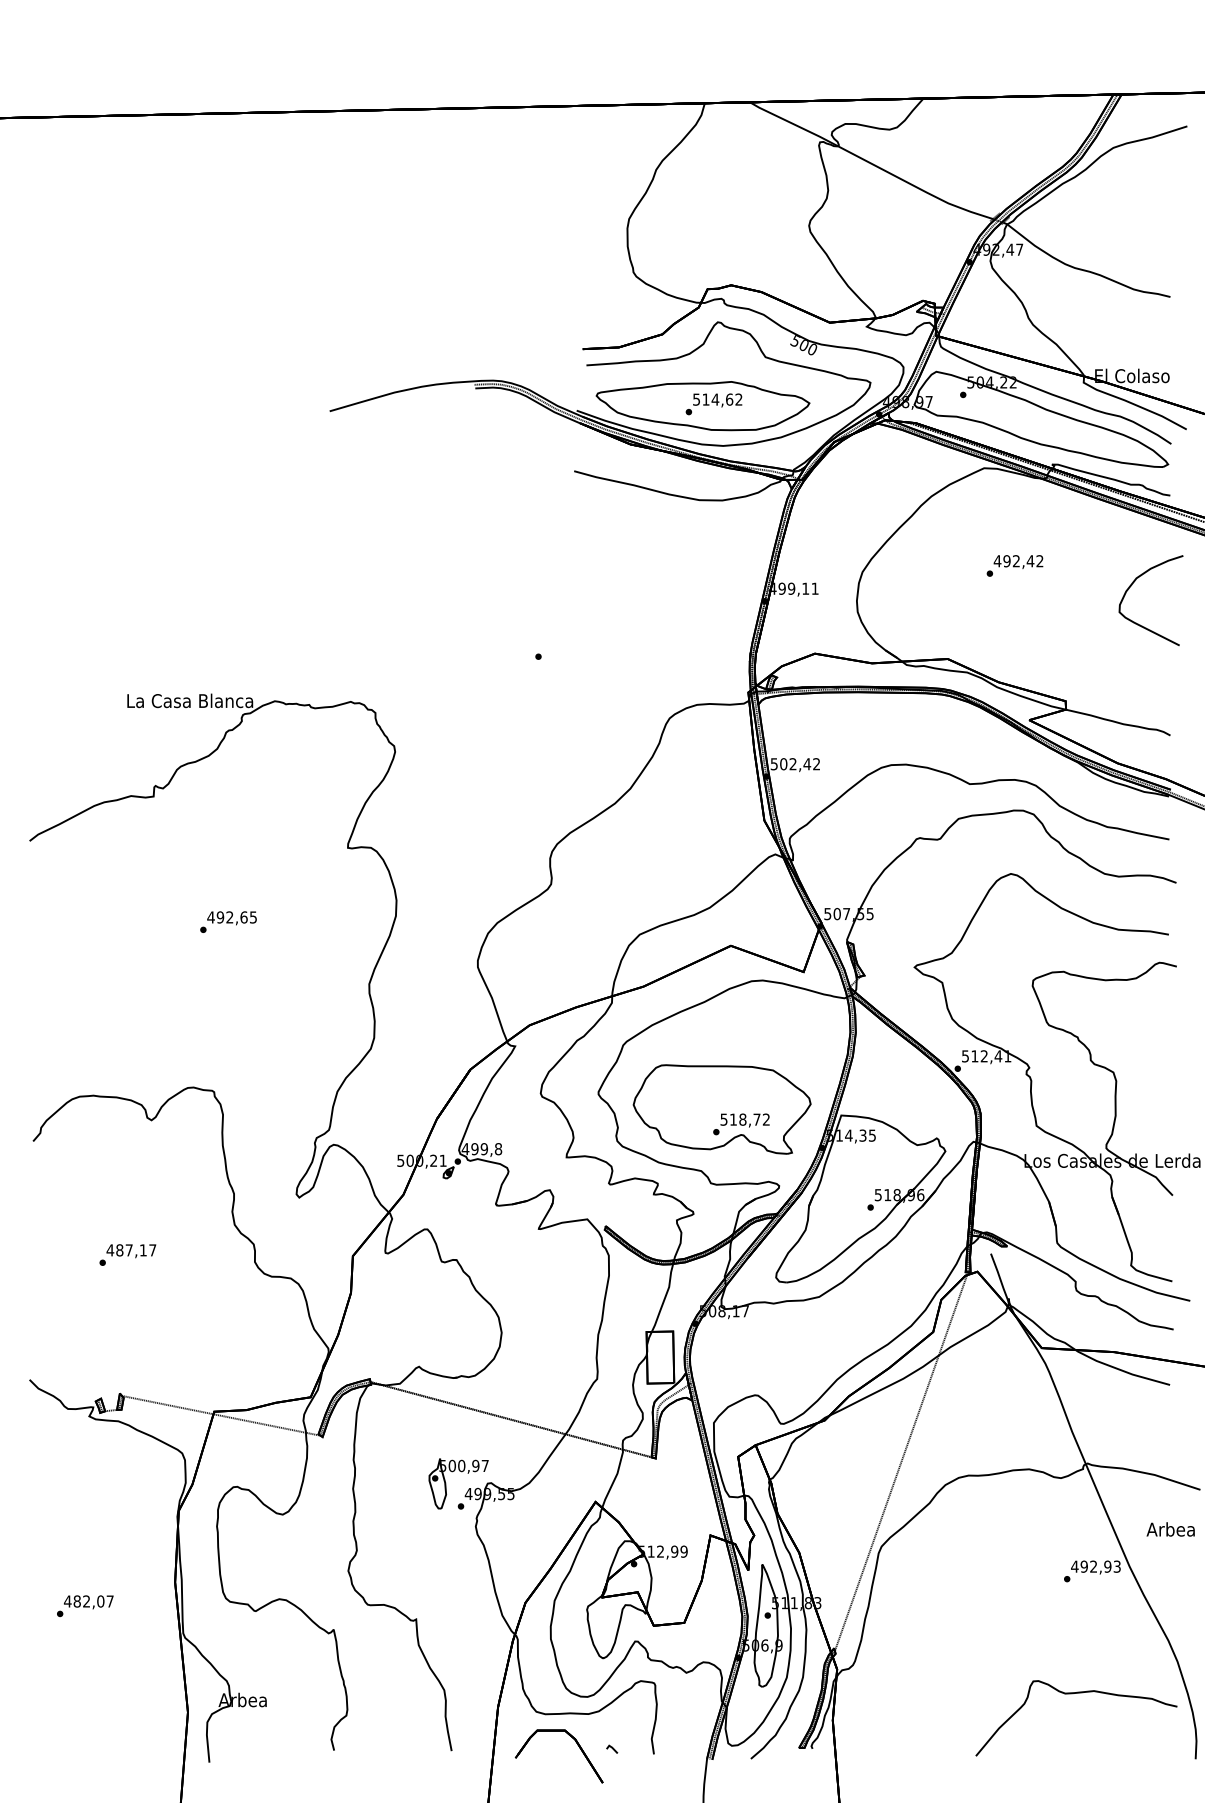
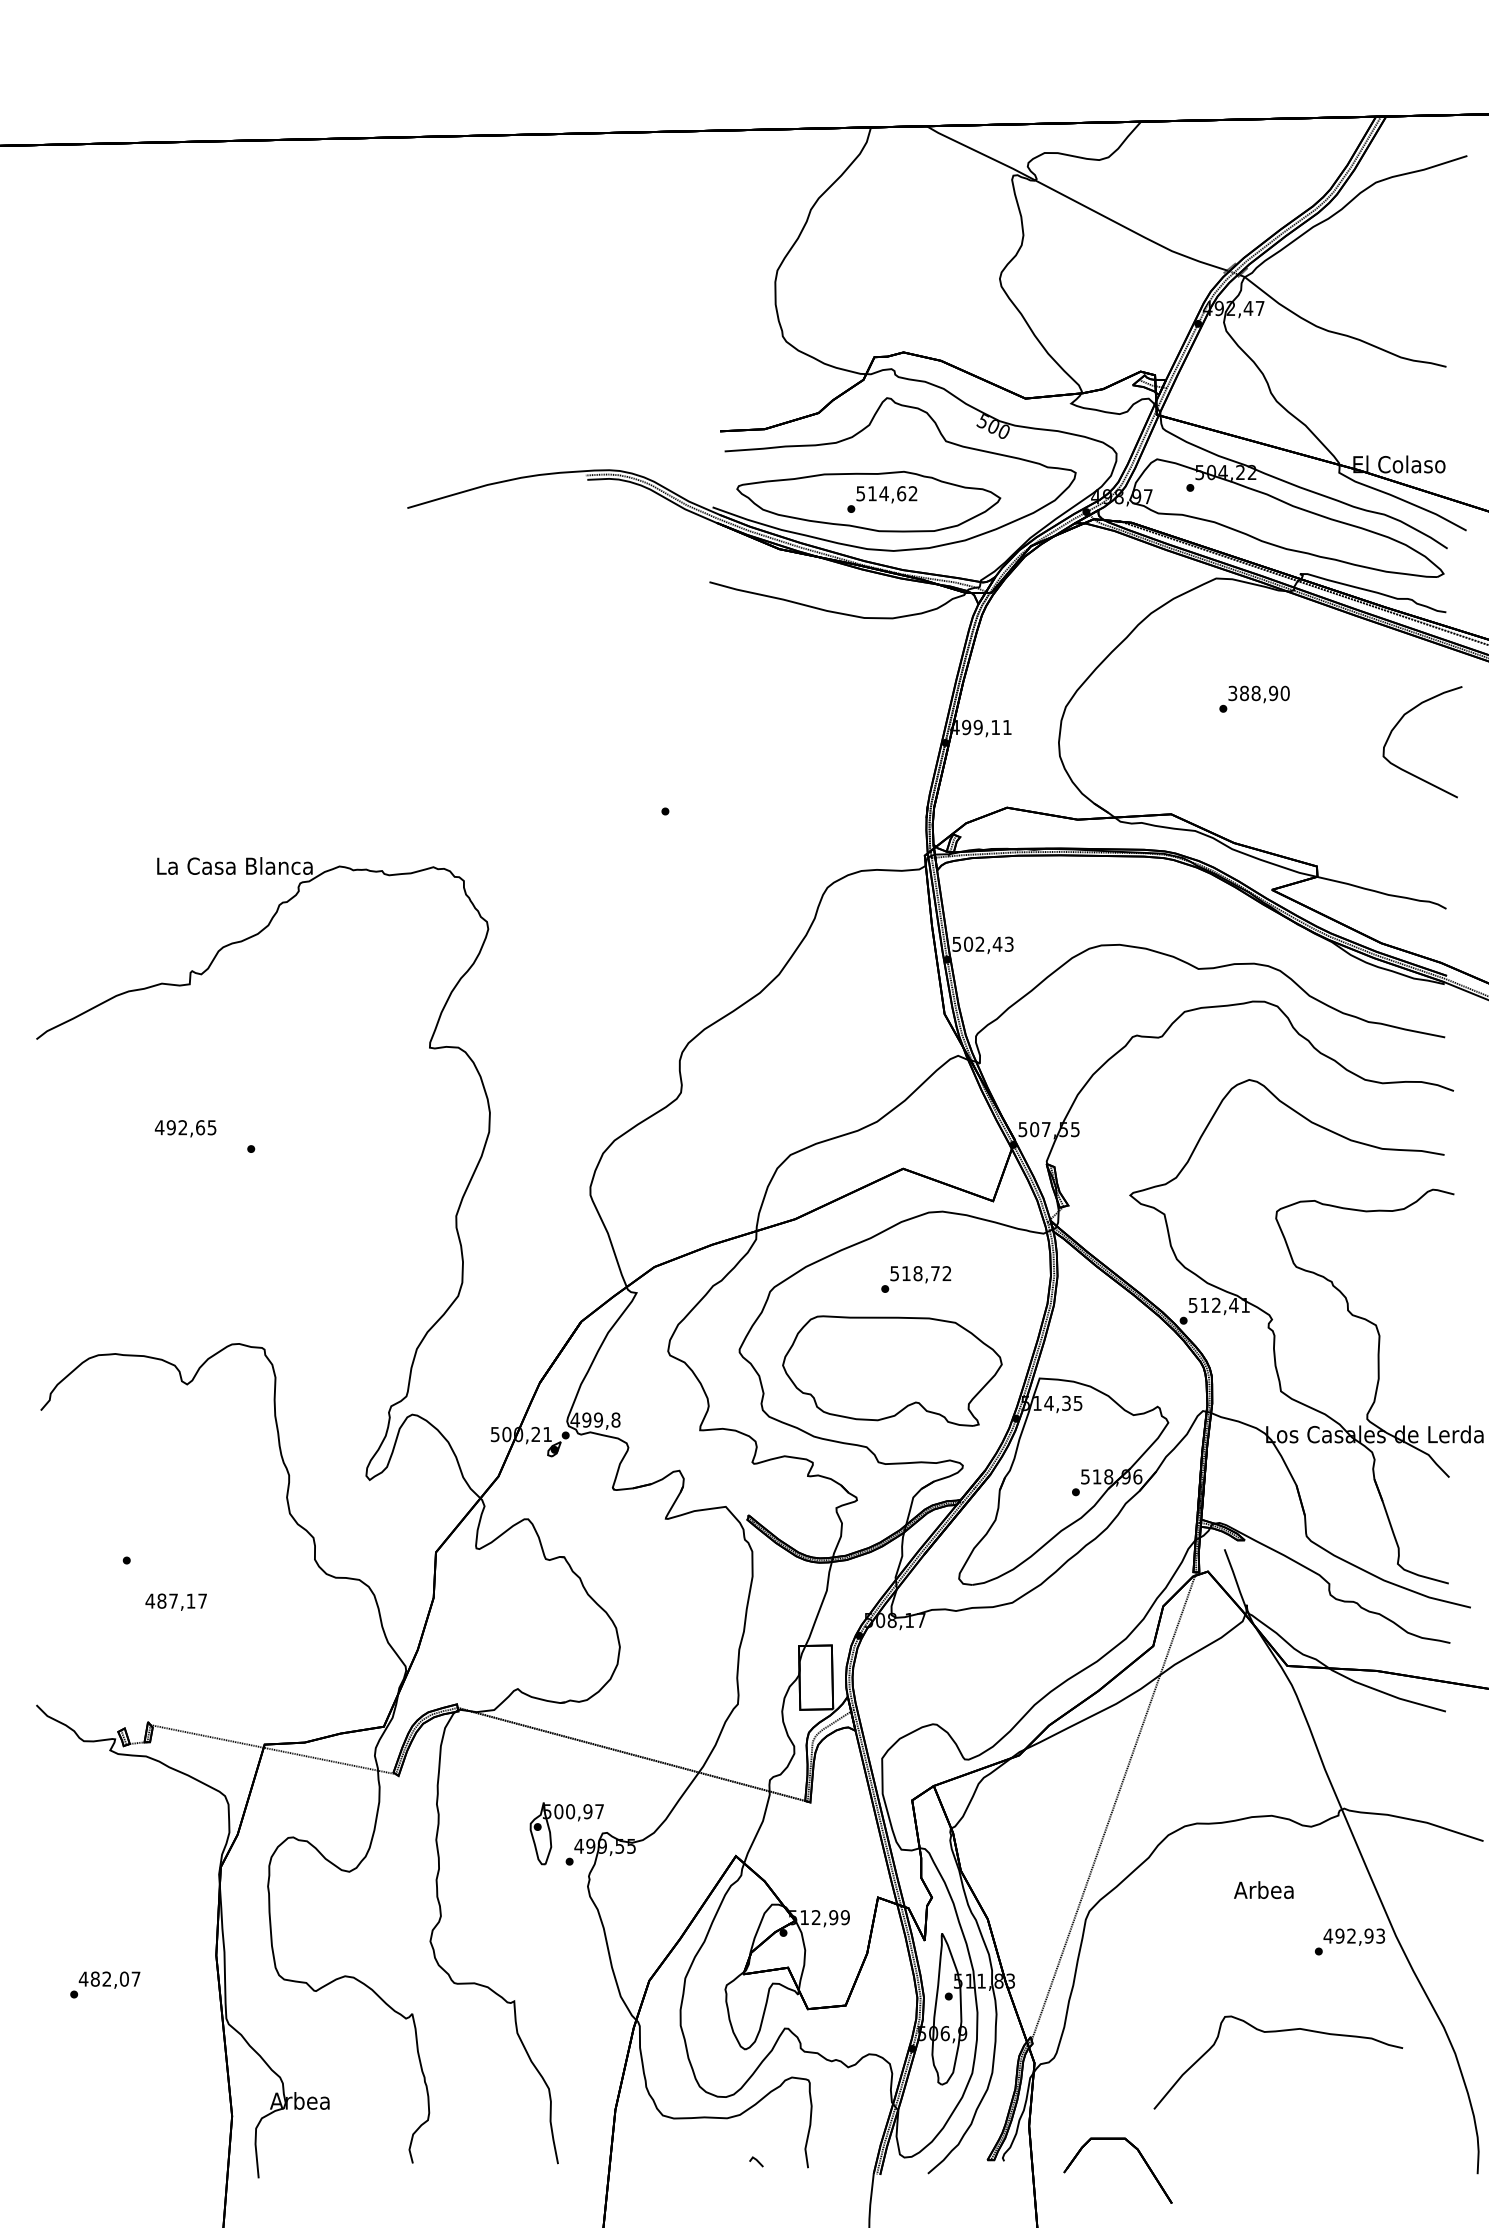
text: (1018, 561) -> (1258, 693), 492,42 -> 388,90
text: (816, 764) -> (1008, 944), 502,42 -> 502,43
text: (231, 918) -> (185, 1128), moved
text: (741, 1124) -> (916, 1279), moved
text: (130, 1250) -> (175, 1601), moved
text: (1170, 1528) -> (1263, 1889), moved
part: (1075, 1694) -> (1277, 2032), moved
part: (577, 1744) -> (1140, 2156), moved

